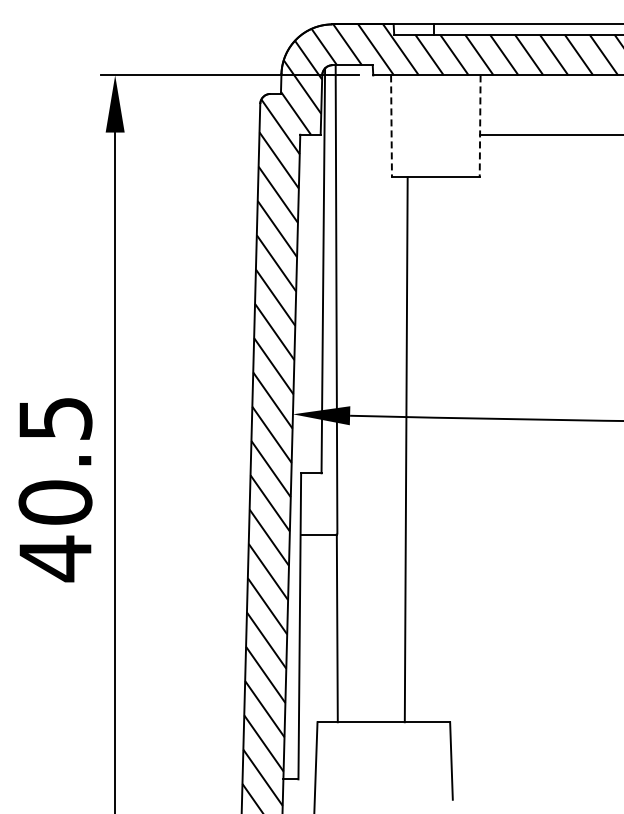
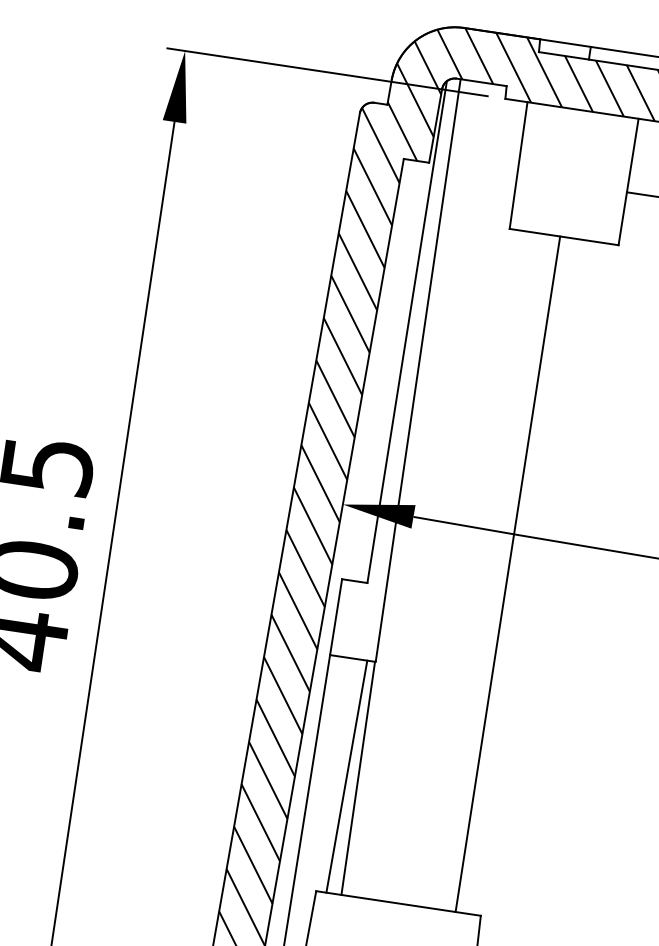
line: (391, 126) -> (518, 165), dashed -> solid
line: (480, 126) -> (628, 182), dashed -> solid
line: (405, 449) -> (507, 573), moved
line: (327, 628) -> (346, 776), added

